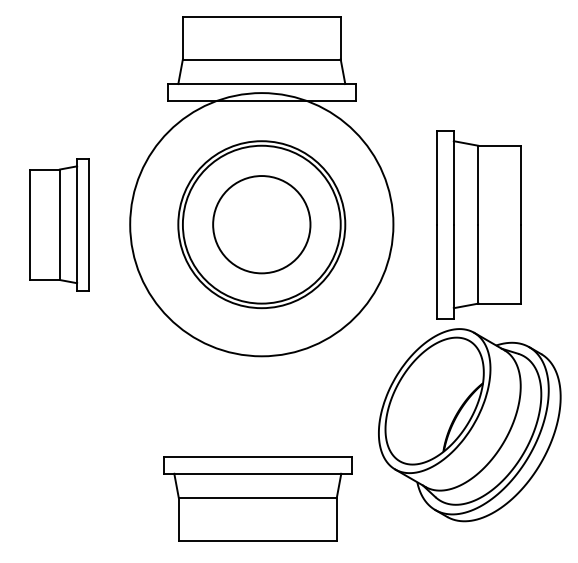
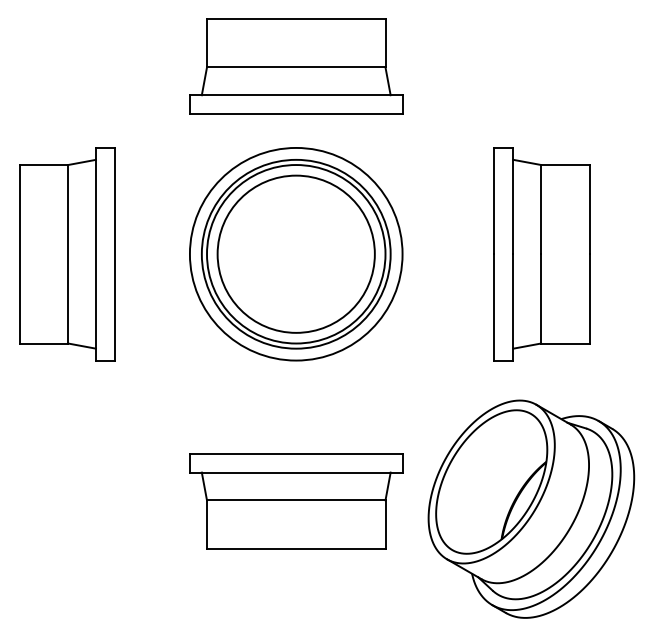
part: (59, 224) -> (67, 254), size x1.43
circle: (261, 224) -> (295, 254), size x0.71
circle: (261, 224) -> (295, 254), size x1.43
part: (469, 425) -> (531, 509), moved
part: (257, 498) -> (295, 500), moved

